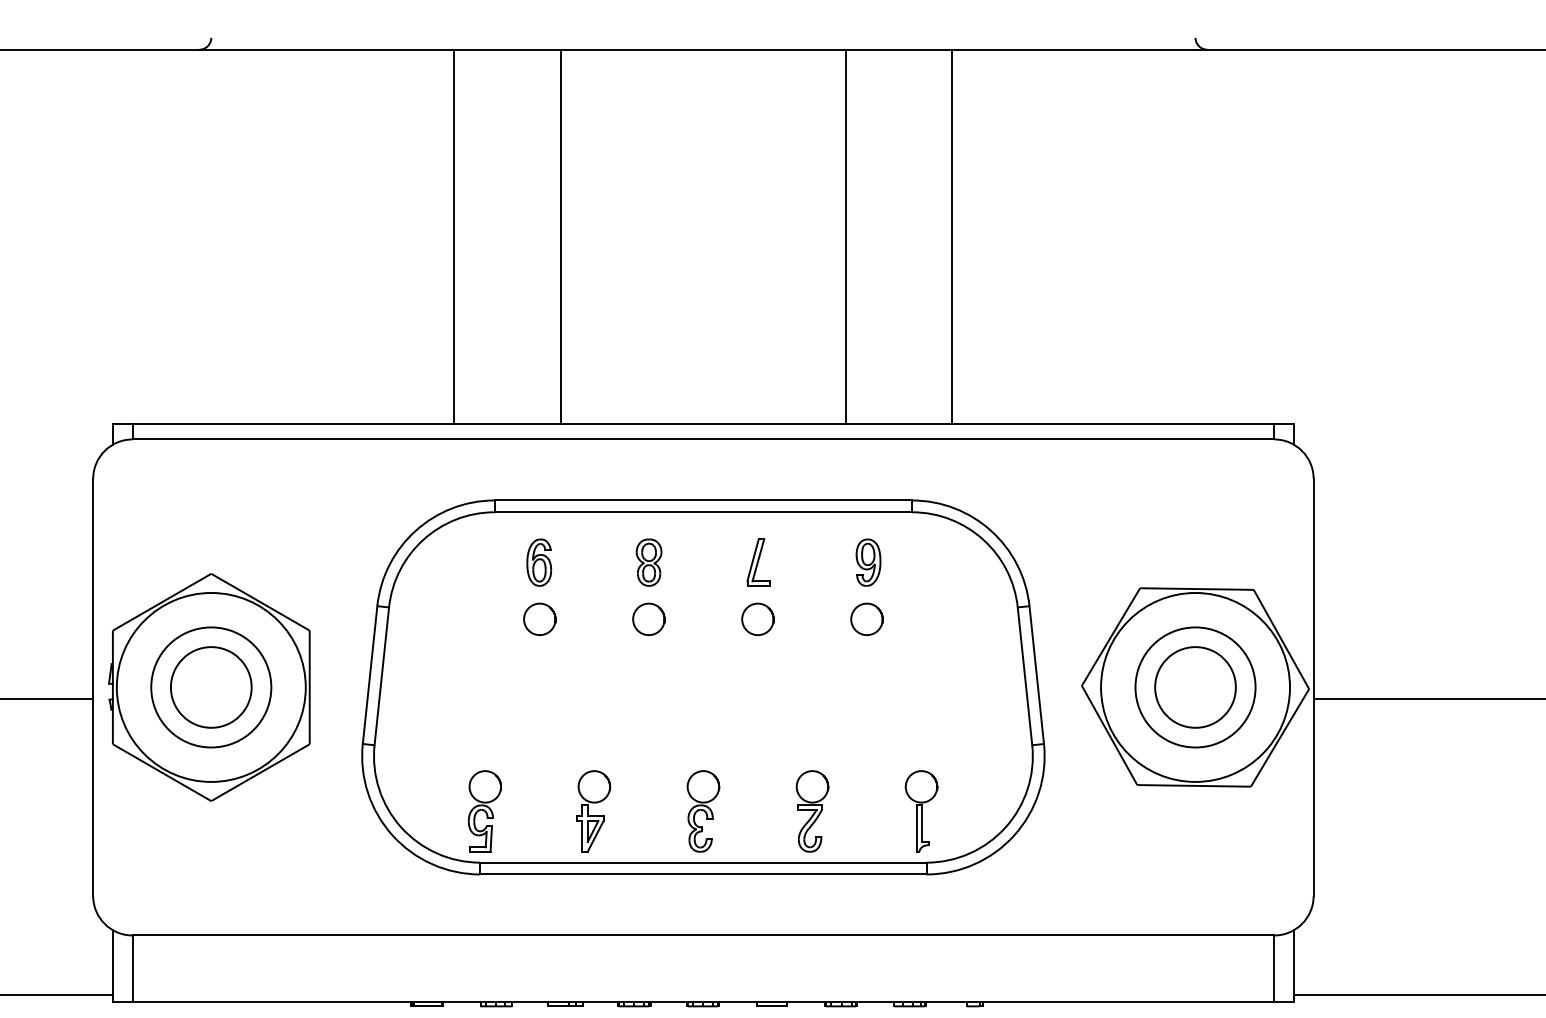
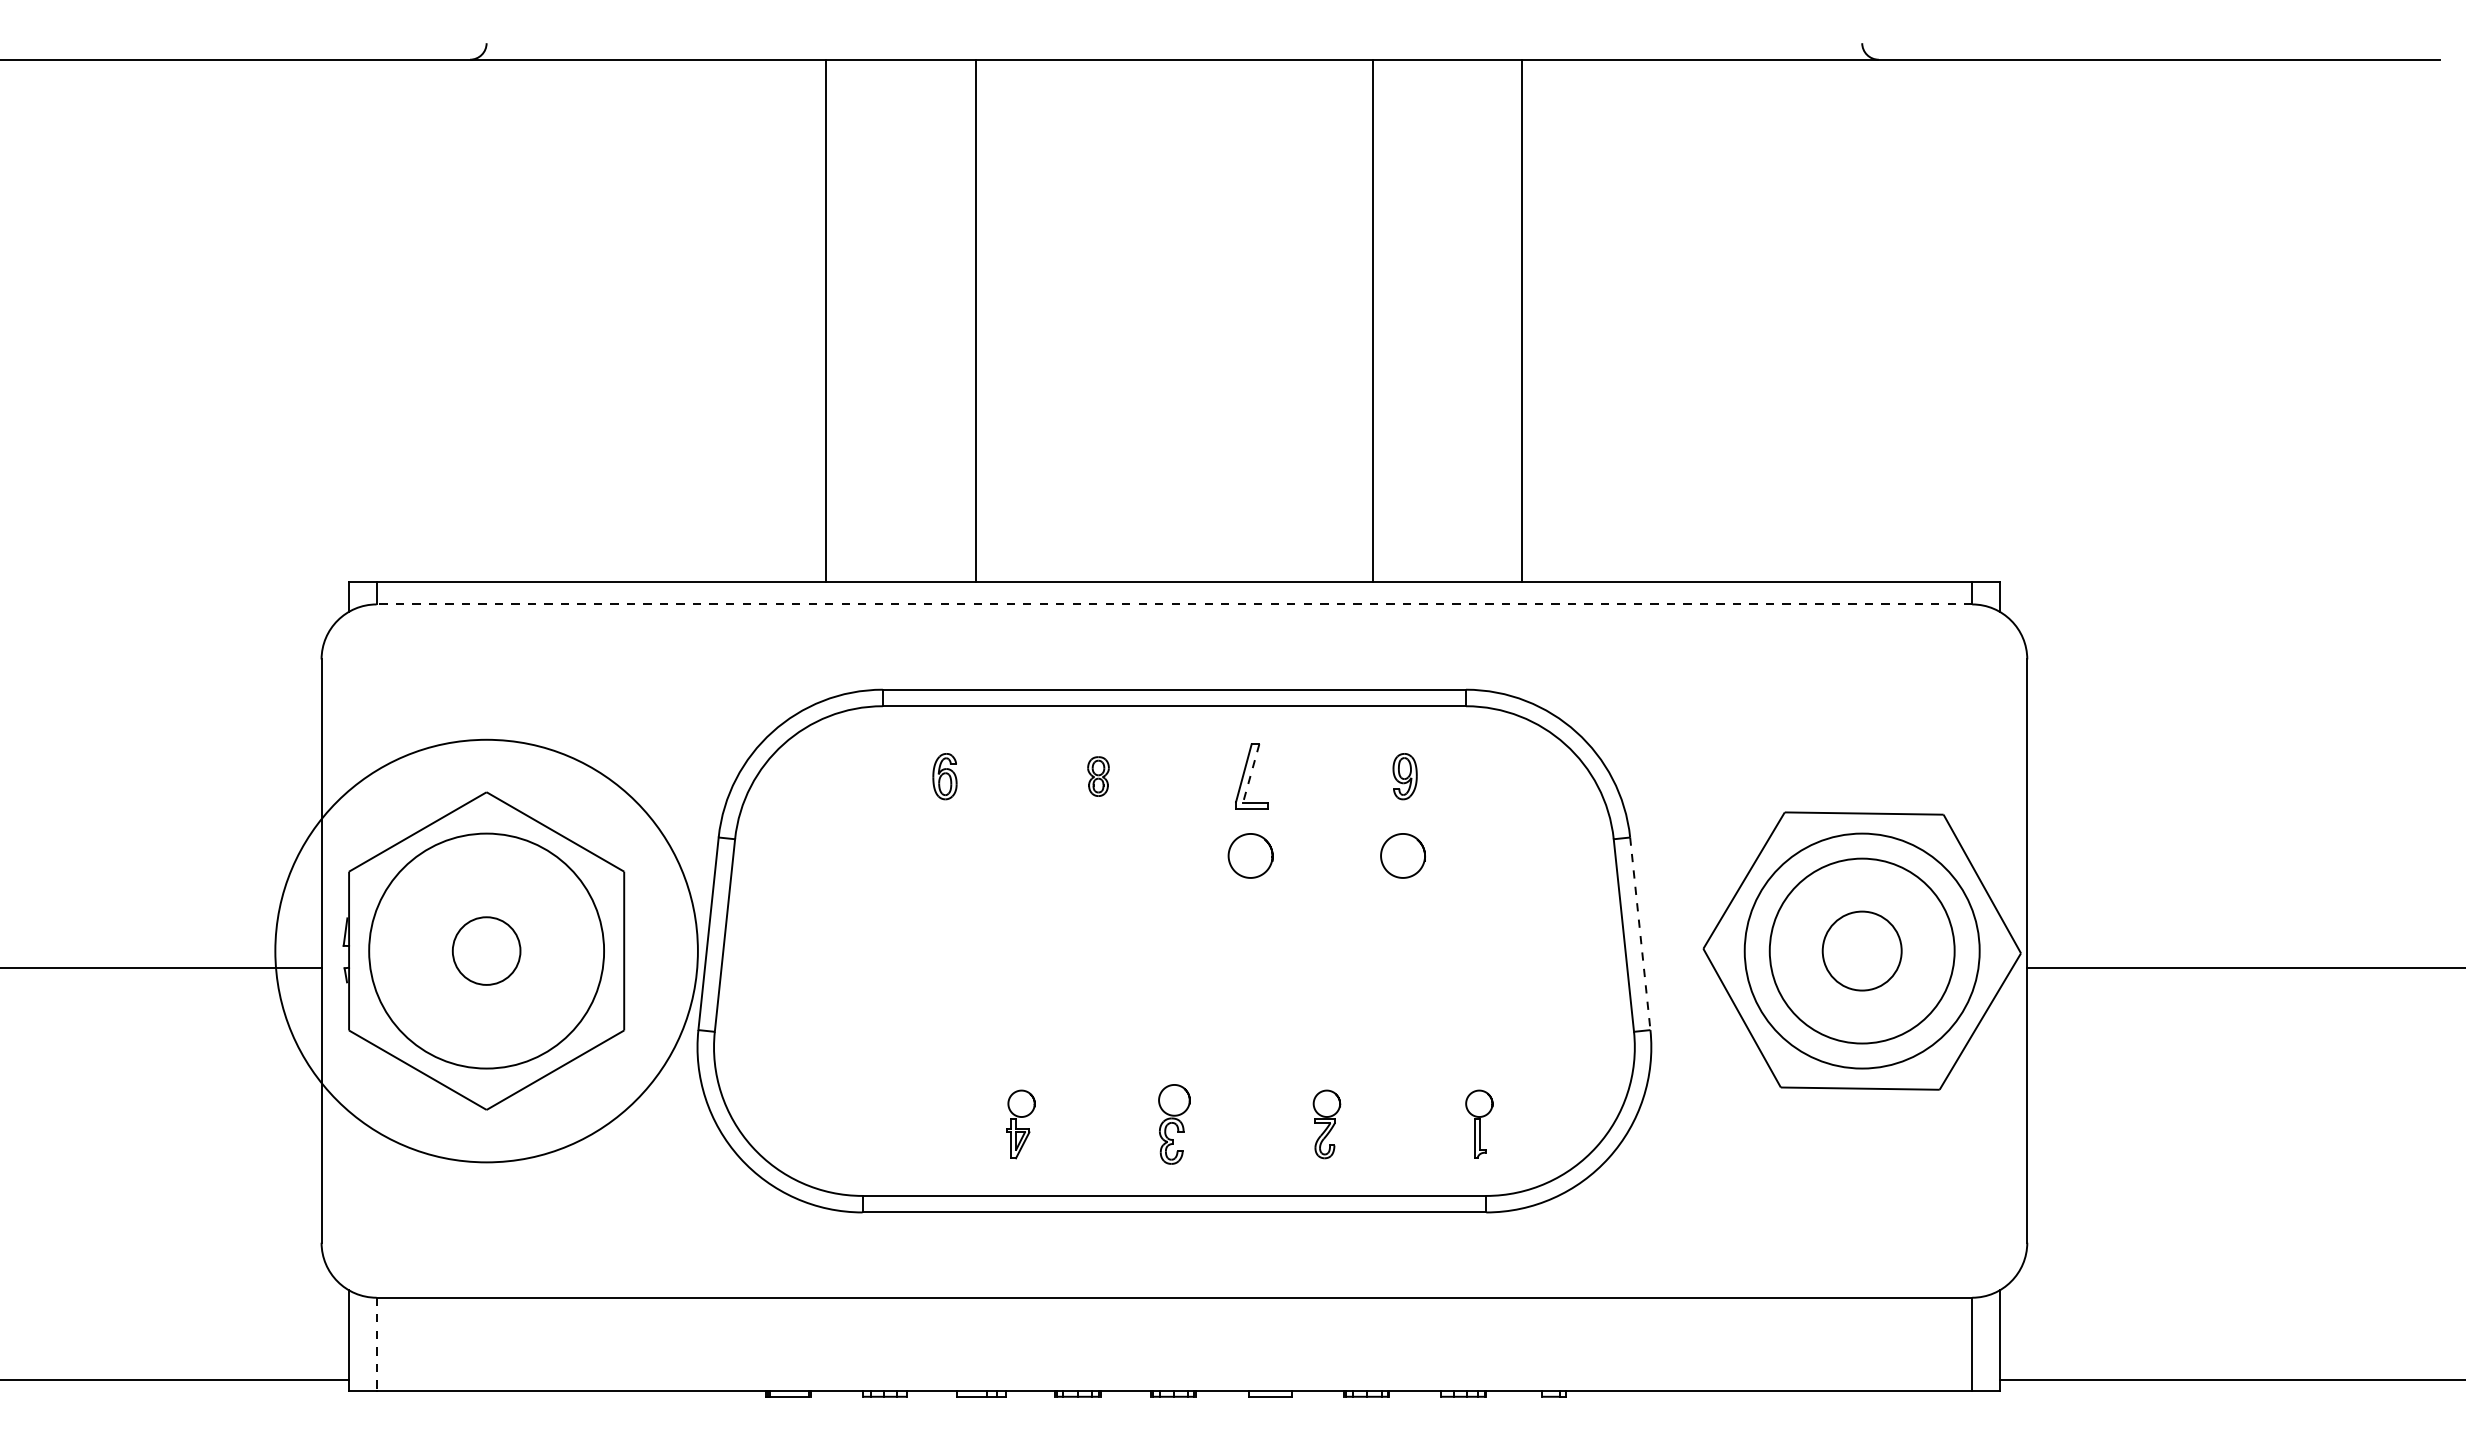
line: (703, 439) -> (1174, 604), solid -> dashed
line: (758, 561) -> (1251, 774), solid -> dashed
part: (538, 562) -> (944, 776), size x0.7
part: (649, 562) -> (1098, 776), size x0.6
part: (868, 562) -> (1404, 776), size x0.7
curve: (537, 604) -> (942, 835), removed
curve: (659, 609) -> (1112, 841), removed
line: (1036, 674) -> (1640, 933), solid -> dashed
circle: (211, 687) -> (486, 950), size x0.6
circle: (211, 687) -> (486, 951), size x1.4
circle: (211, 687) -> (486, 951), size x1.6
circle: (1195, 687) -> (1861, 950), size x0.7
circle: (1195, 687) -> (1862, 951), size x0.7
circle: (1195, 687) -> (1862, 951), size x1.4
part: (484, 811) -> (868, 1124), removed
part: (593, 811) -> (1020, 1124), size x0.6
part: (703, 811) -> (1174, 1124), size x0.7
part: (812, 811) -> (1326, 1124), size x0.6
part: (921, 811) -> (1479, 1124), size x0.6
line: (132, 968) -> (376, 1344), solid -> dashed

